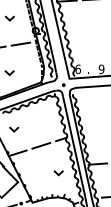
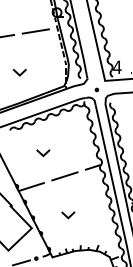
text: (78, 68) -> (117, 66), 6 -> 4
line: (14, 129) -> (43, 153), moved
line: (58, 173) -> (68, 215), moved

